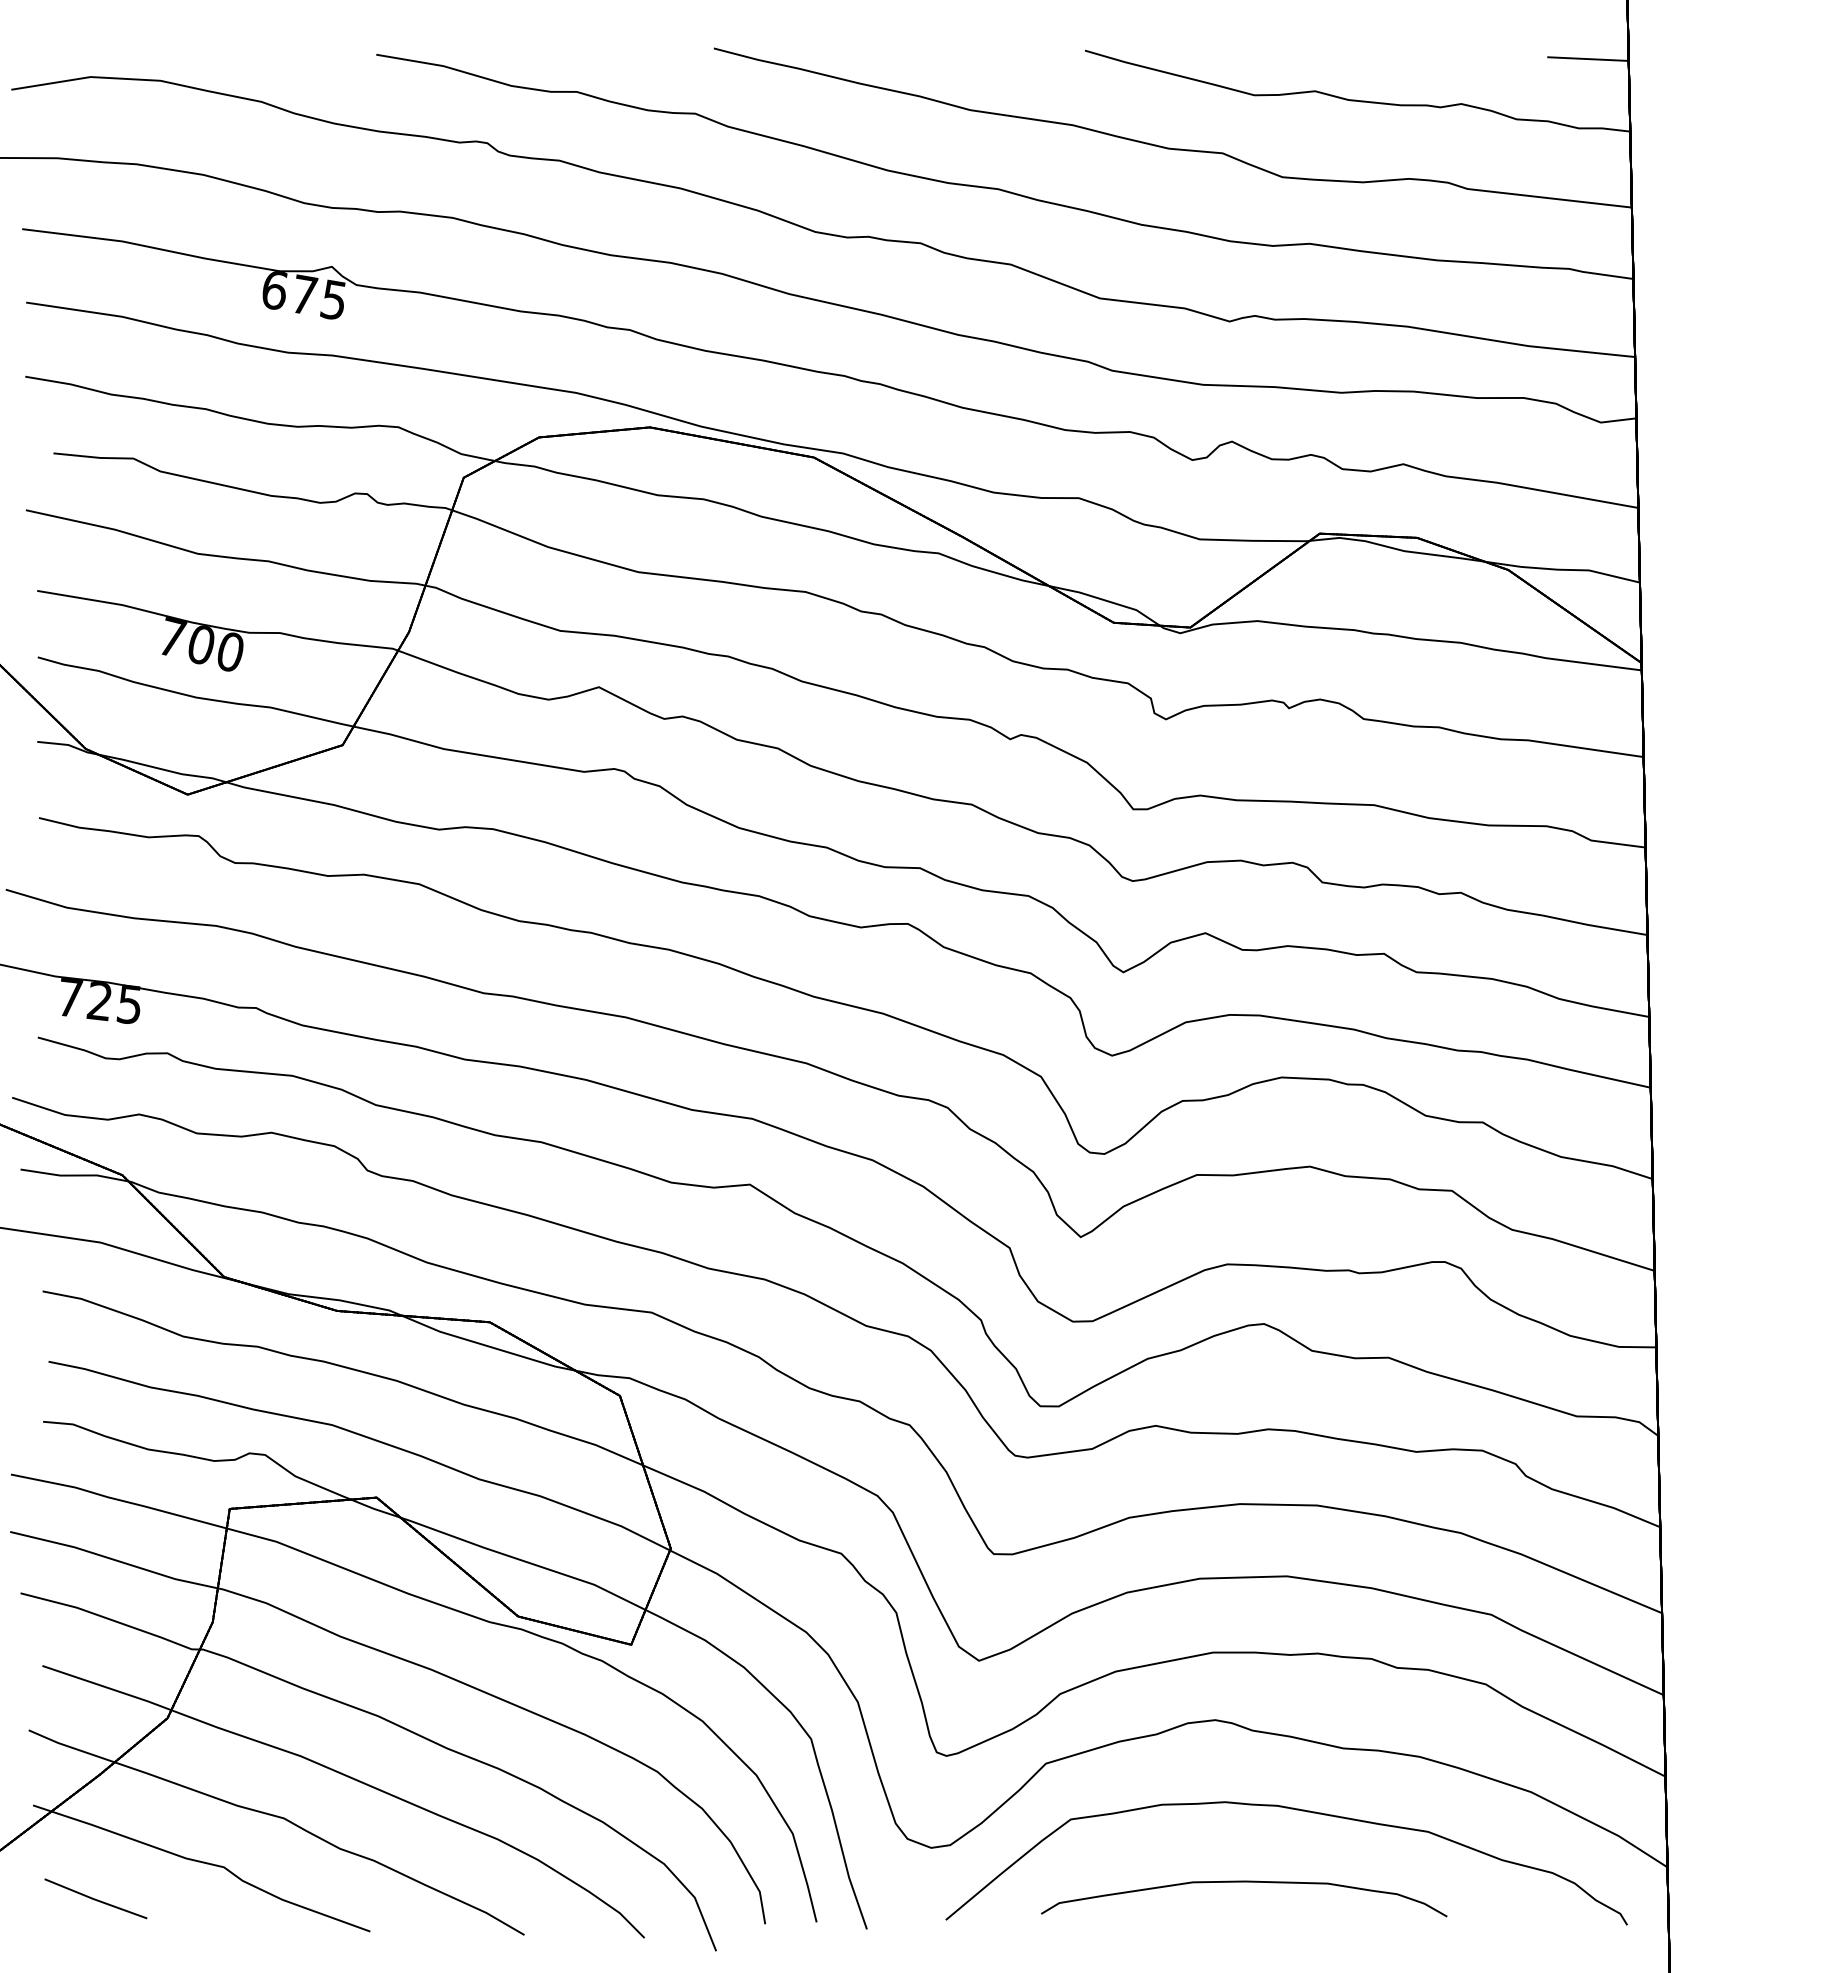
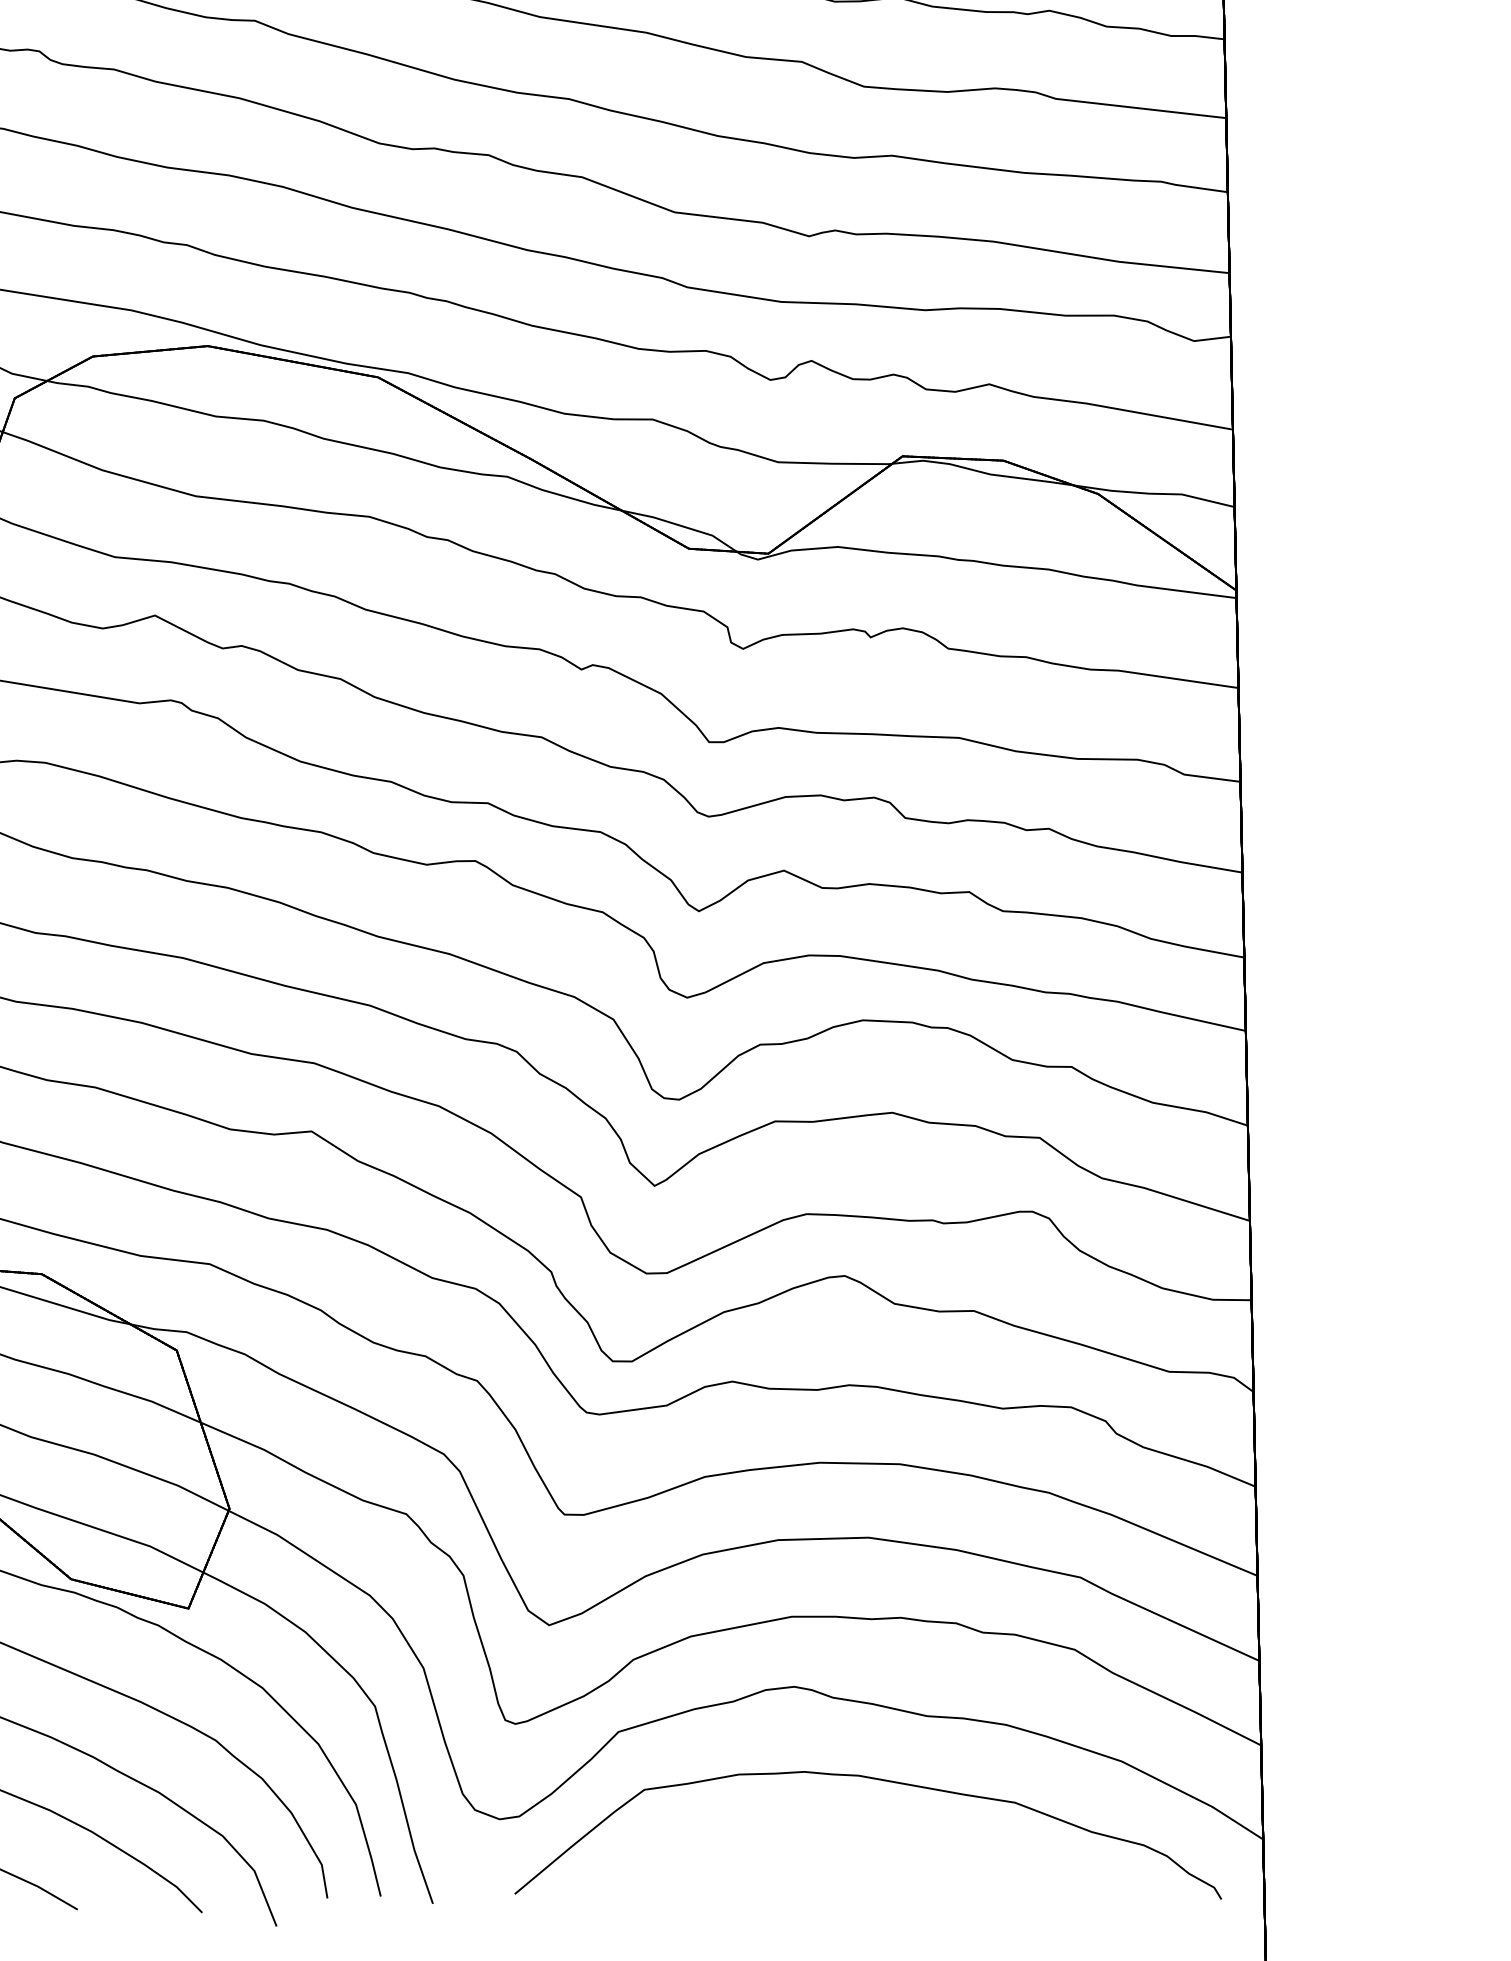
curve: (1244, 1882) -> (824, 1855), removed

